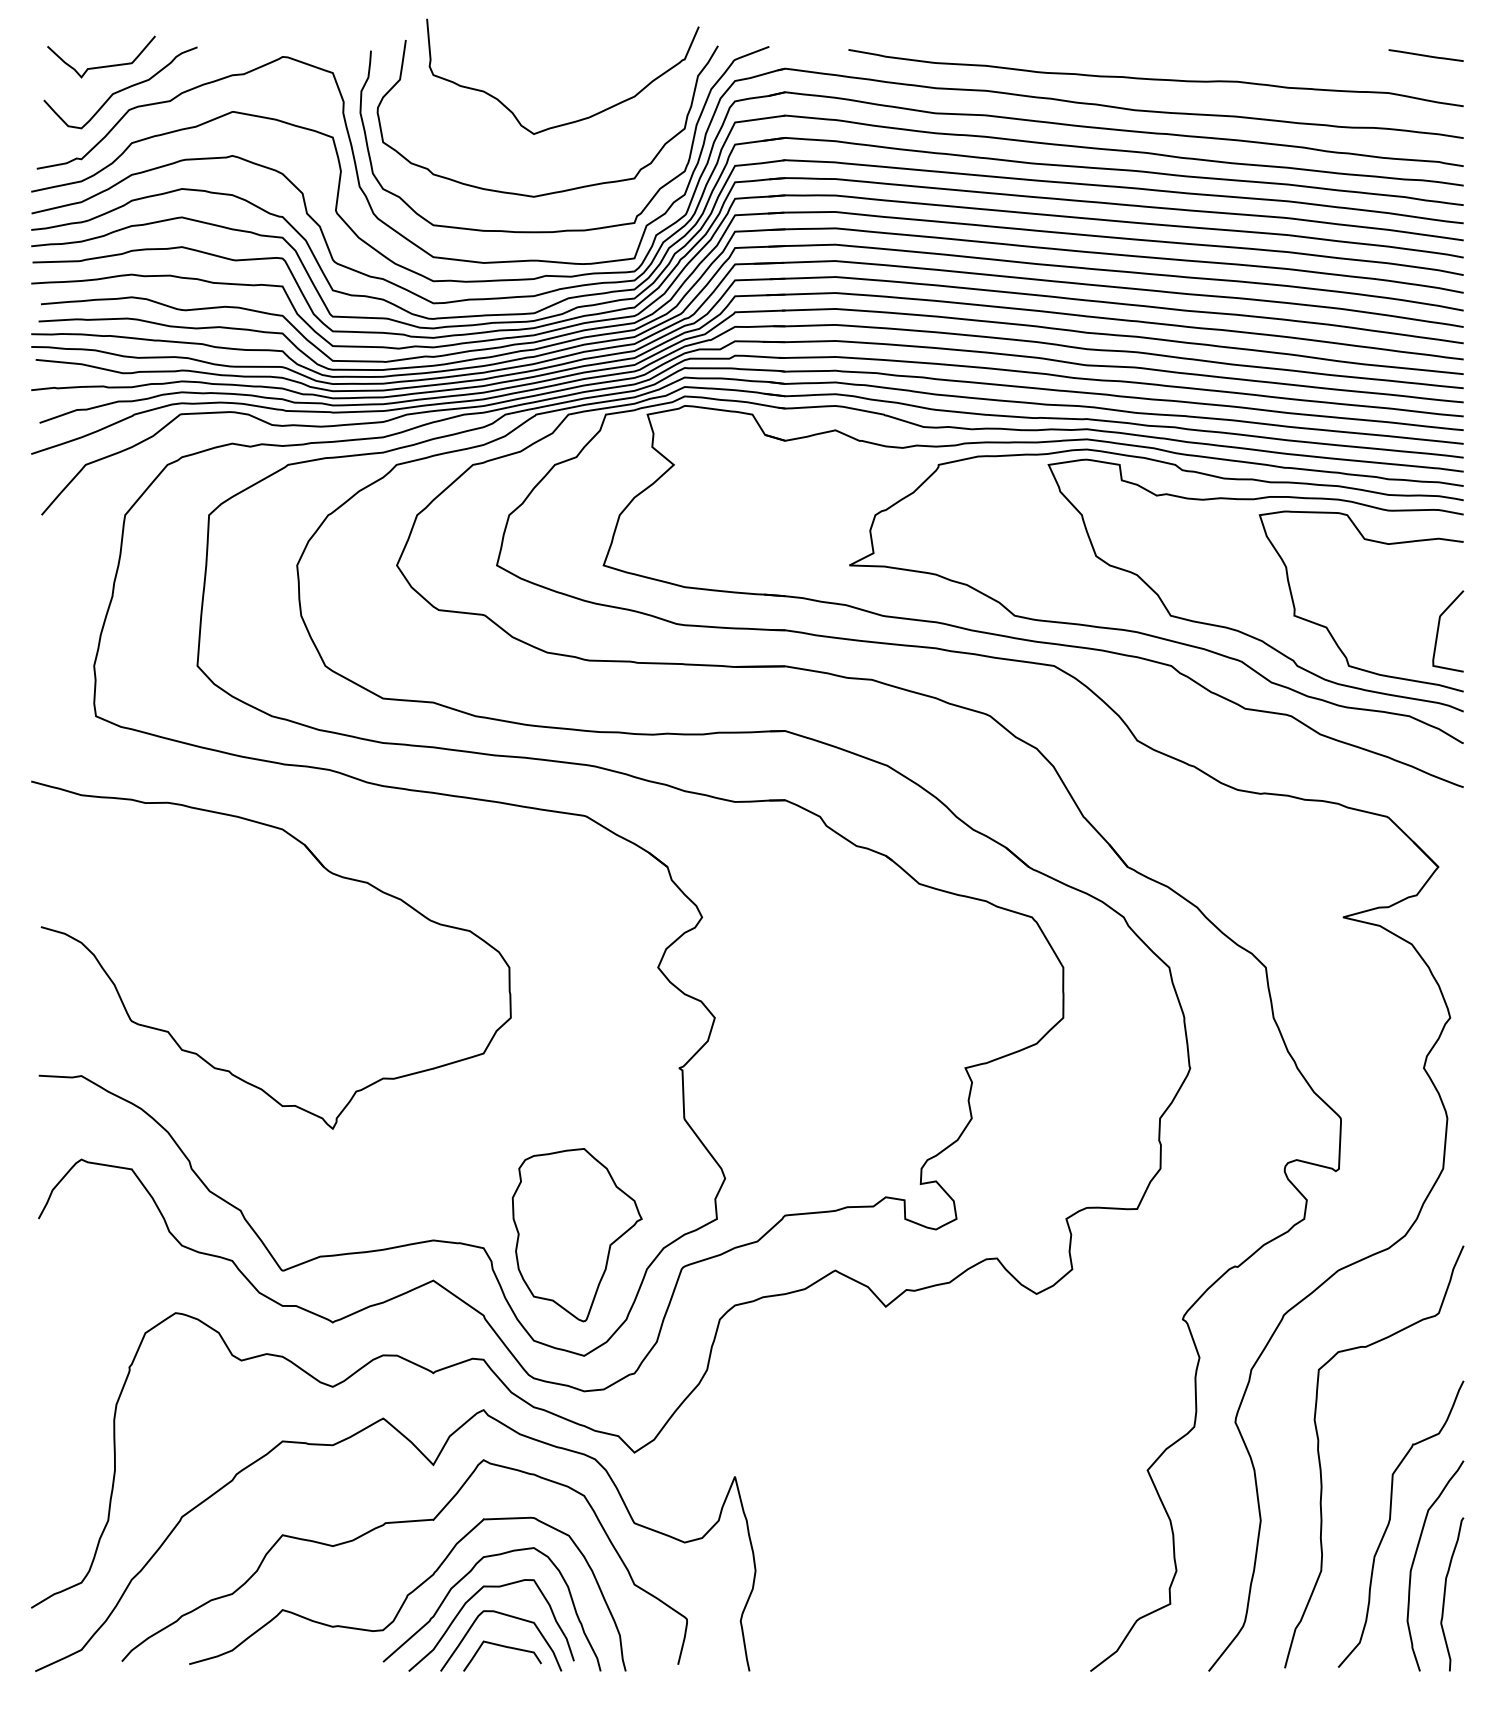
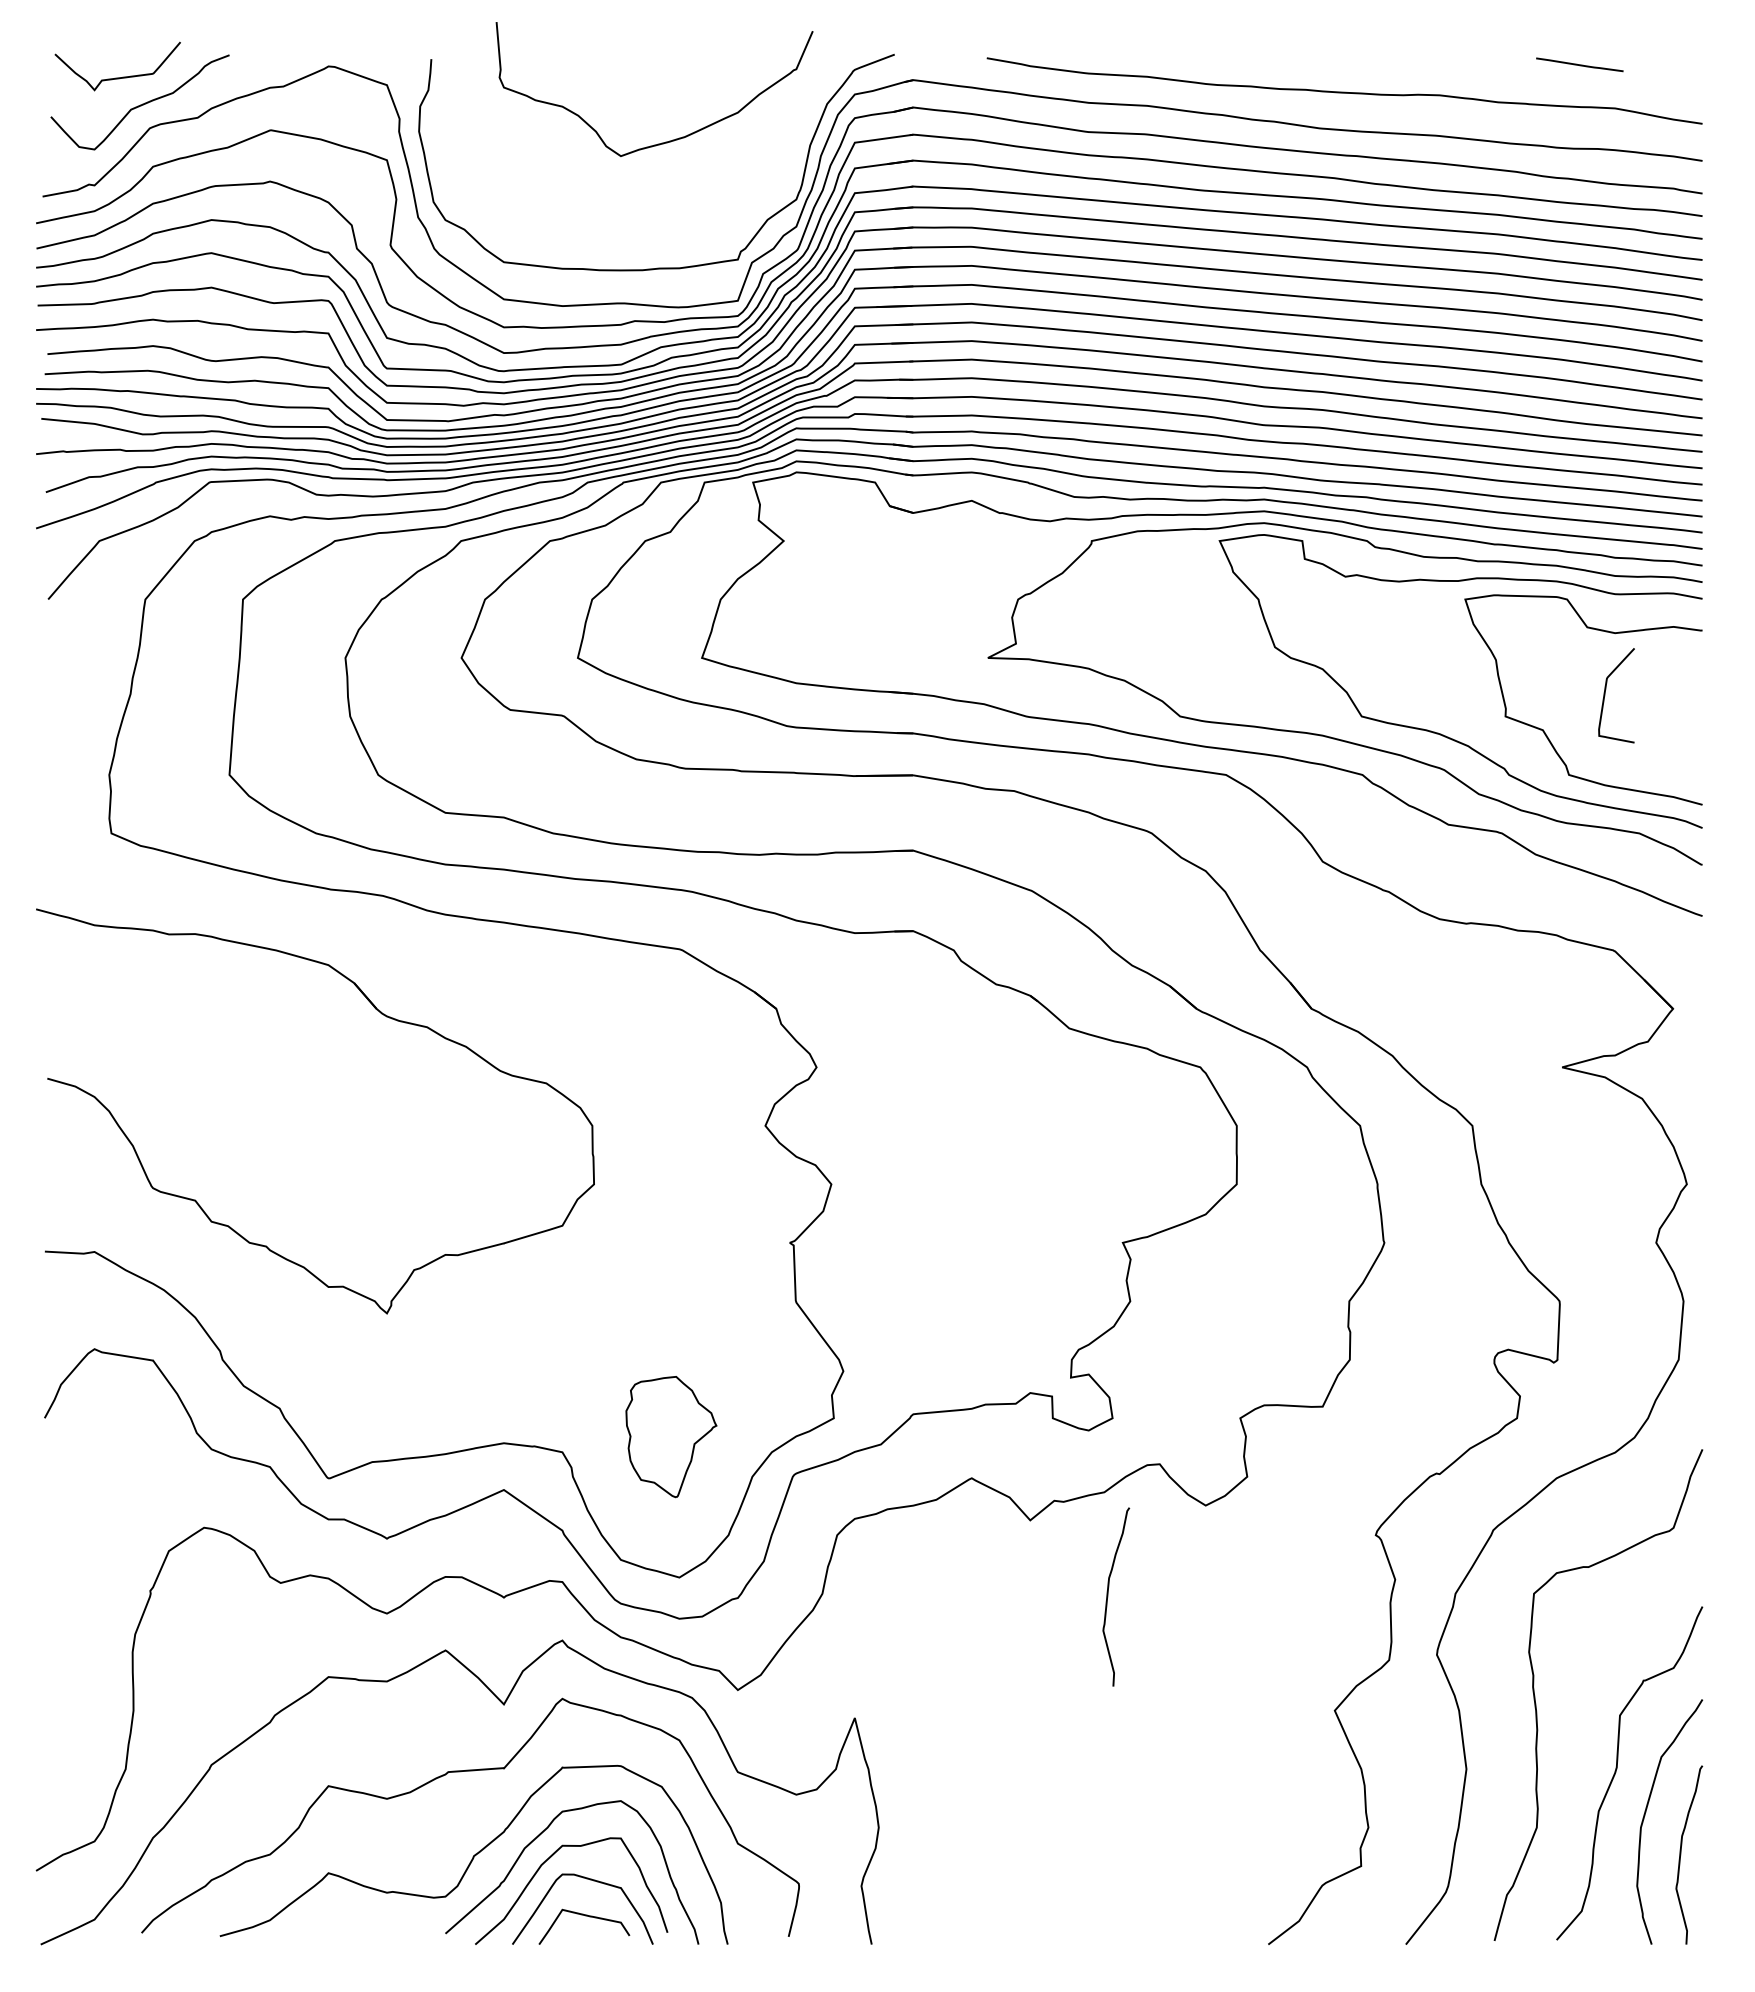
line: (1425, 55) -> (1579, 64), moved
curve: (557, 191) -> (648, 222), removed
curve: (1438, 631) -> (1605, 695), moved
part: (577, 1234) -> (671, 1436), size x0.6
curve: (953, 1372) -> (1108, 1596), added

